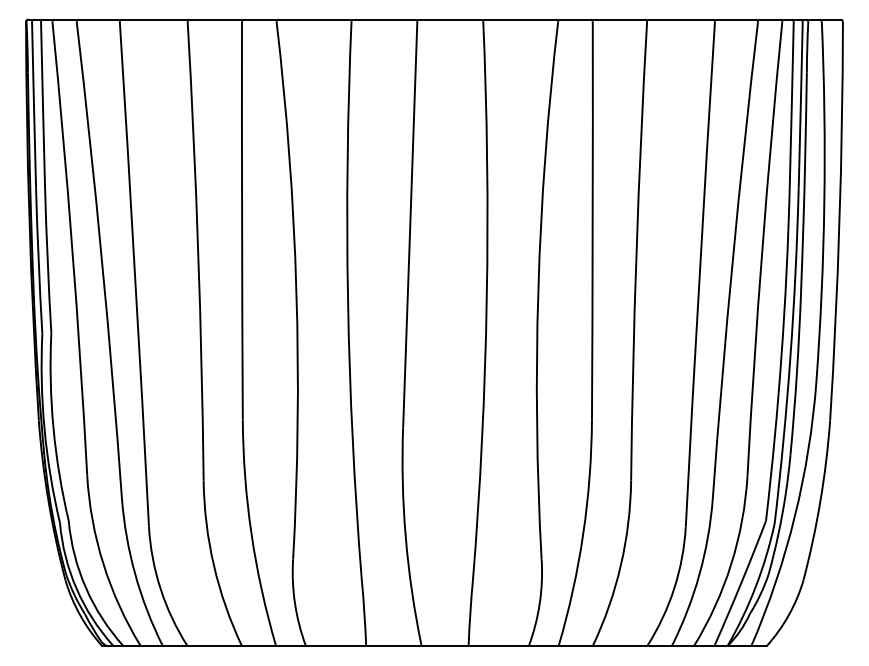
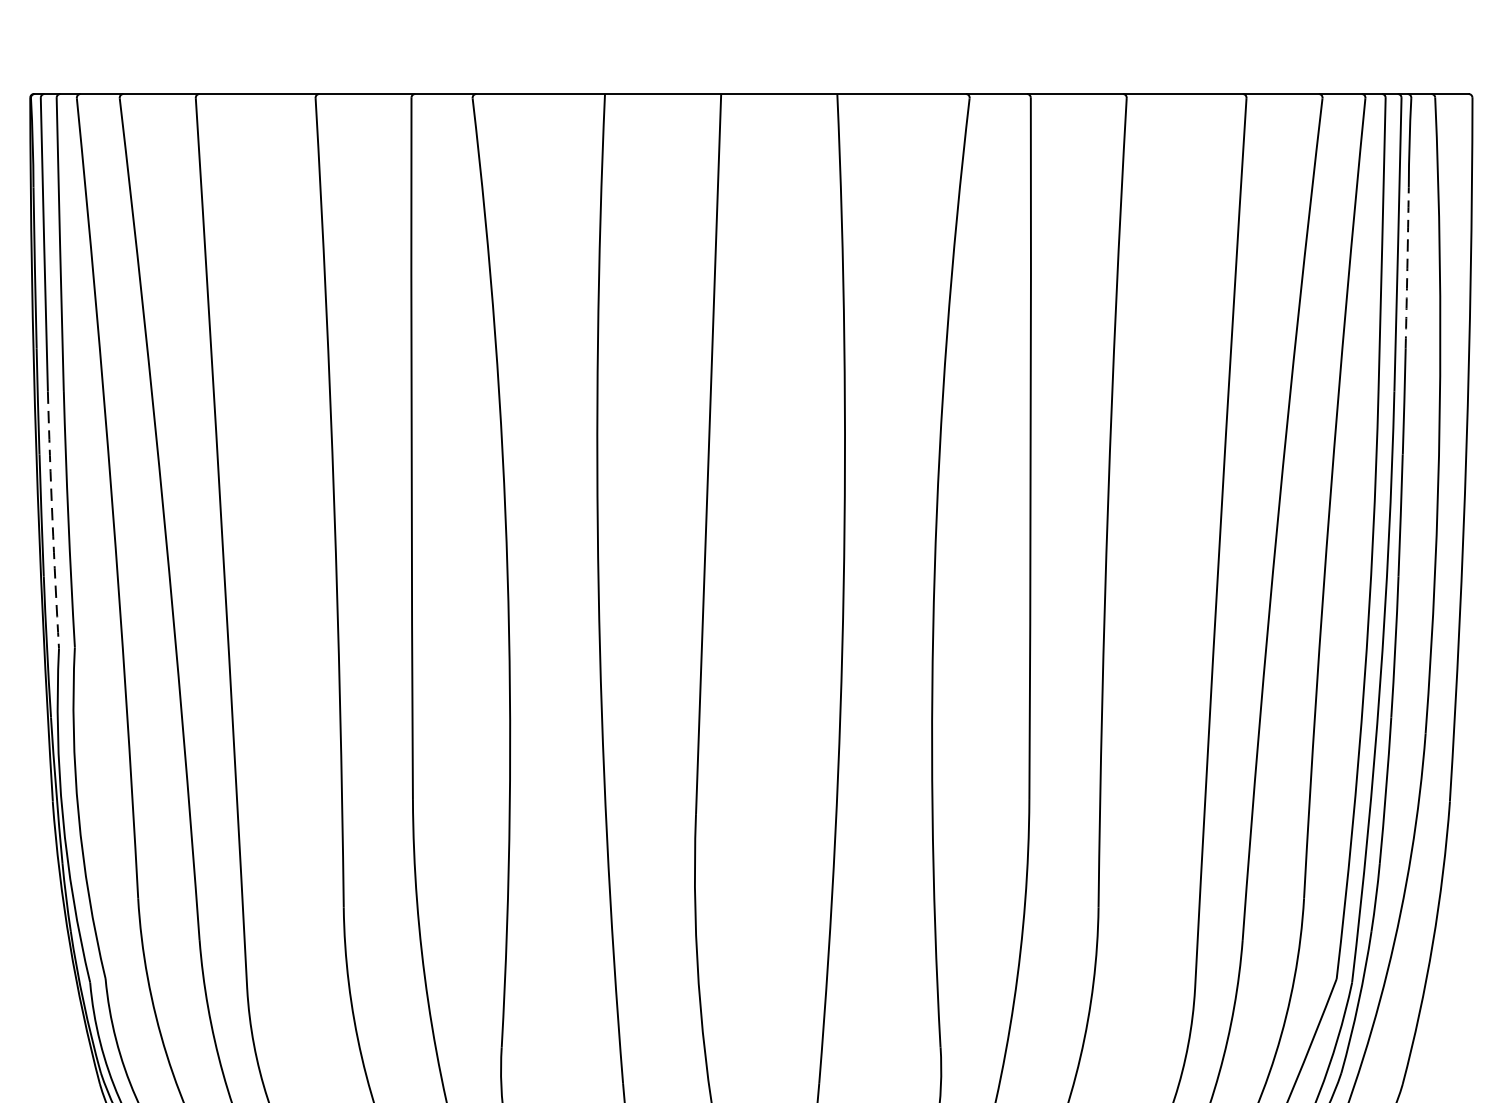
arc: (806, 118) -> (1408, 268), solid -> dashed
arc: (38, 261) -> (52, 520), solid -> dashed

